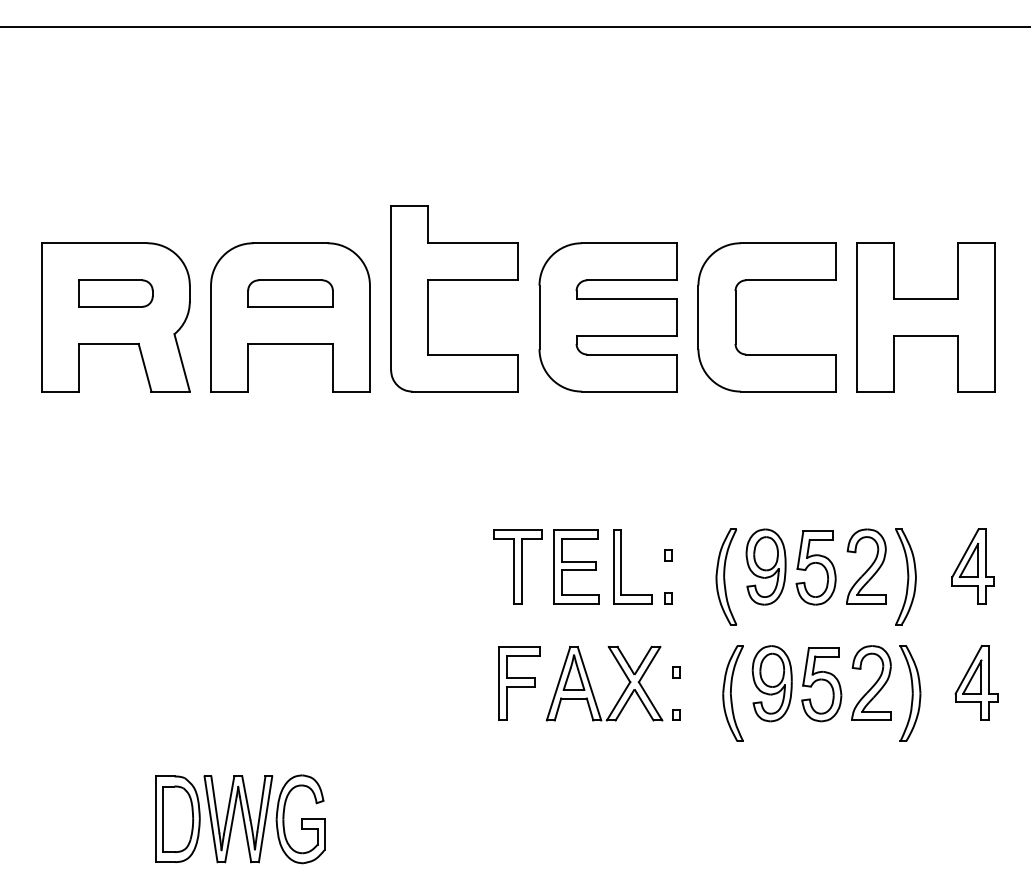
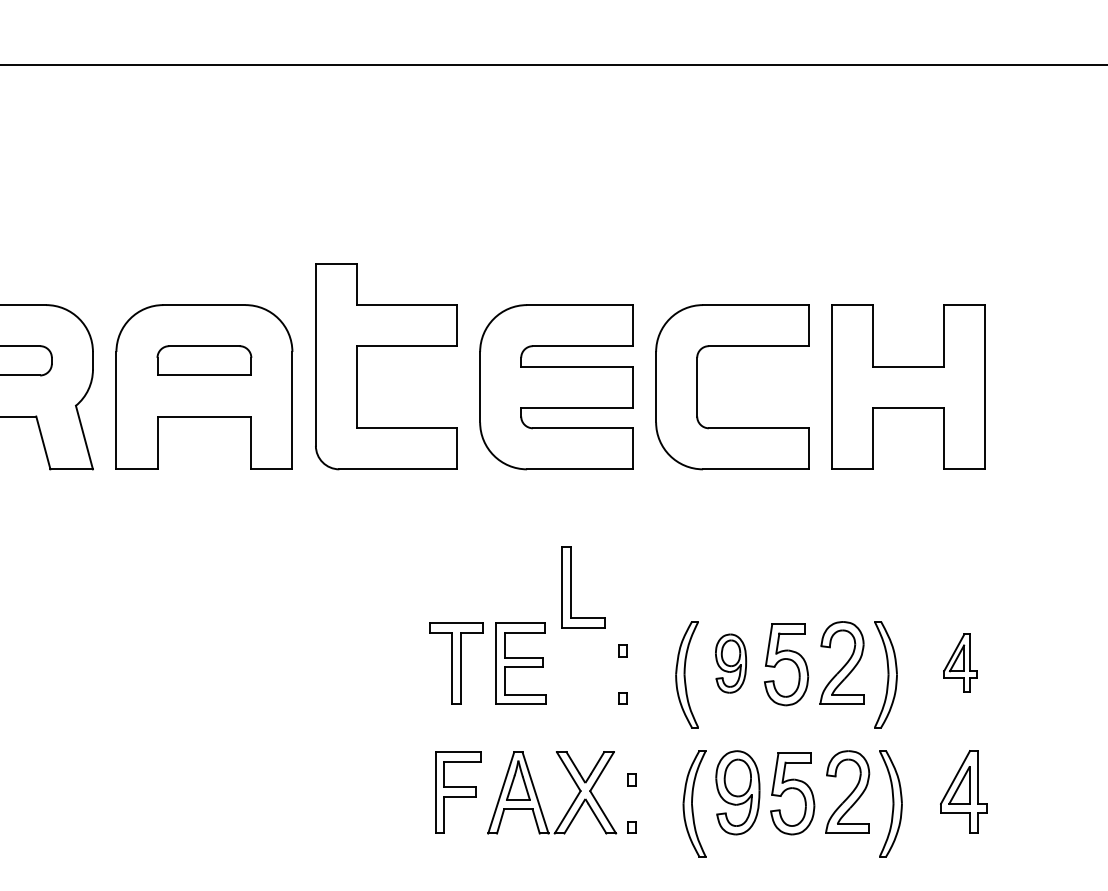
part: (621, 566) -> (570, 586), moved
part: (765, 566) -> (730, 663), size x0.7
part: (972, 566) -> (959, 663), size x0.7

